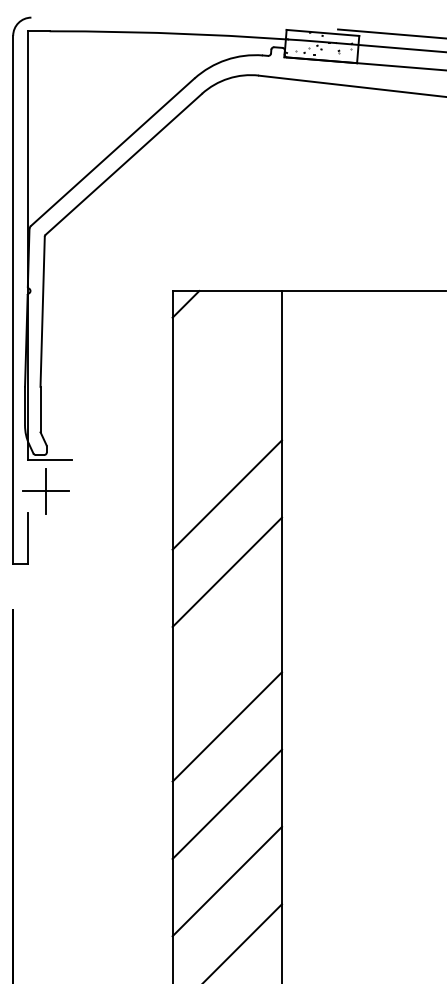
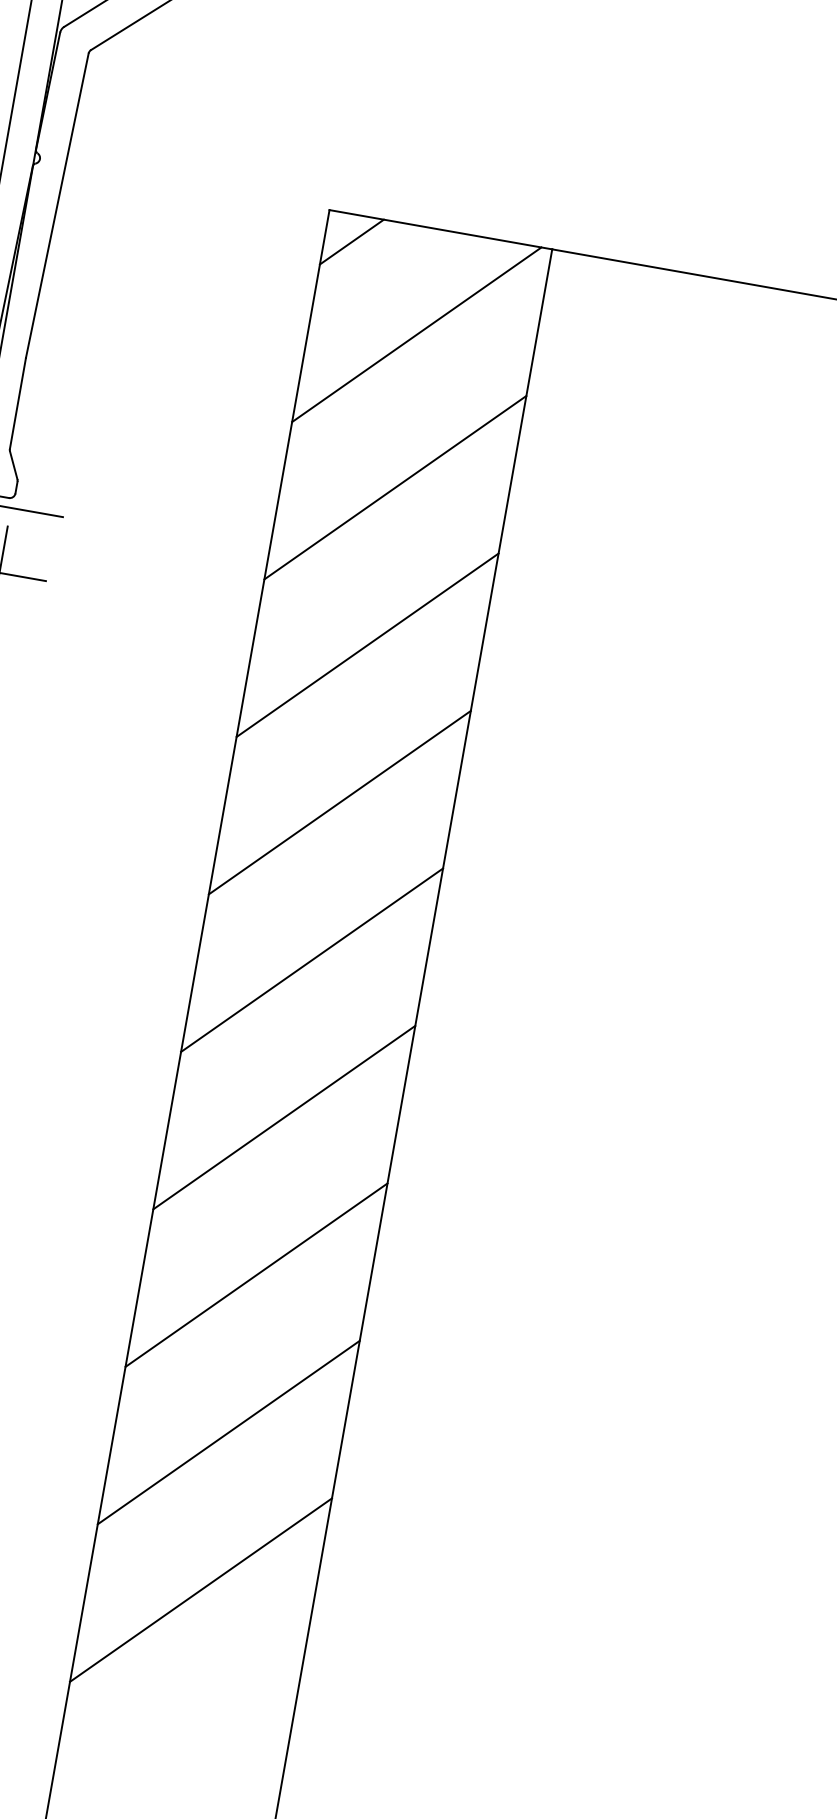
line: (224, 343) -> (416, 335), added
line: (227, 417) -> (395, 487), added
line: (227, 649) -> (312, 959), added

